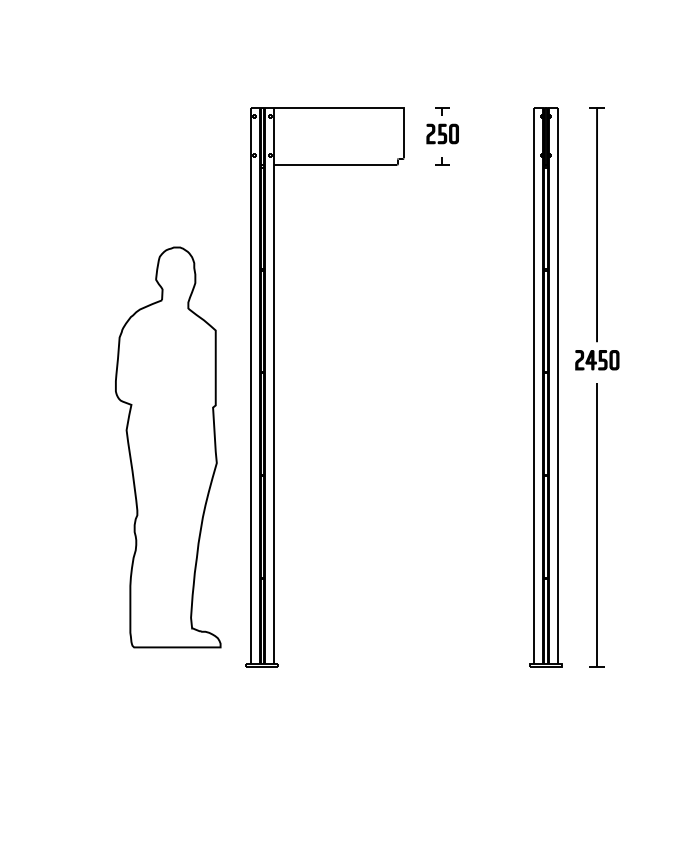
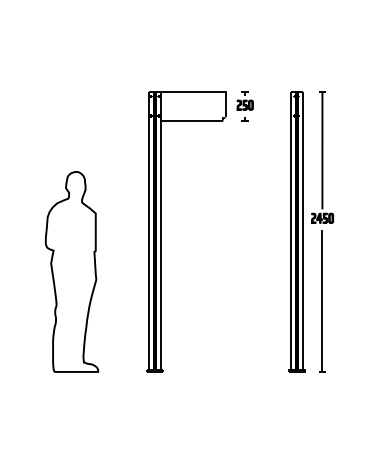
part: (167, 446) -> (71, 271), moved

